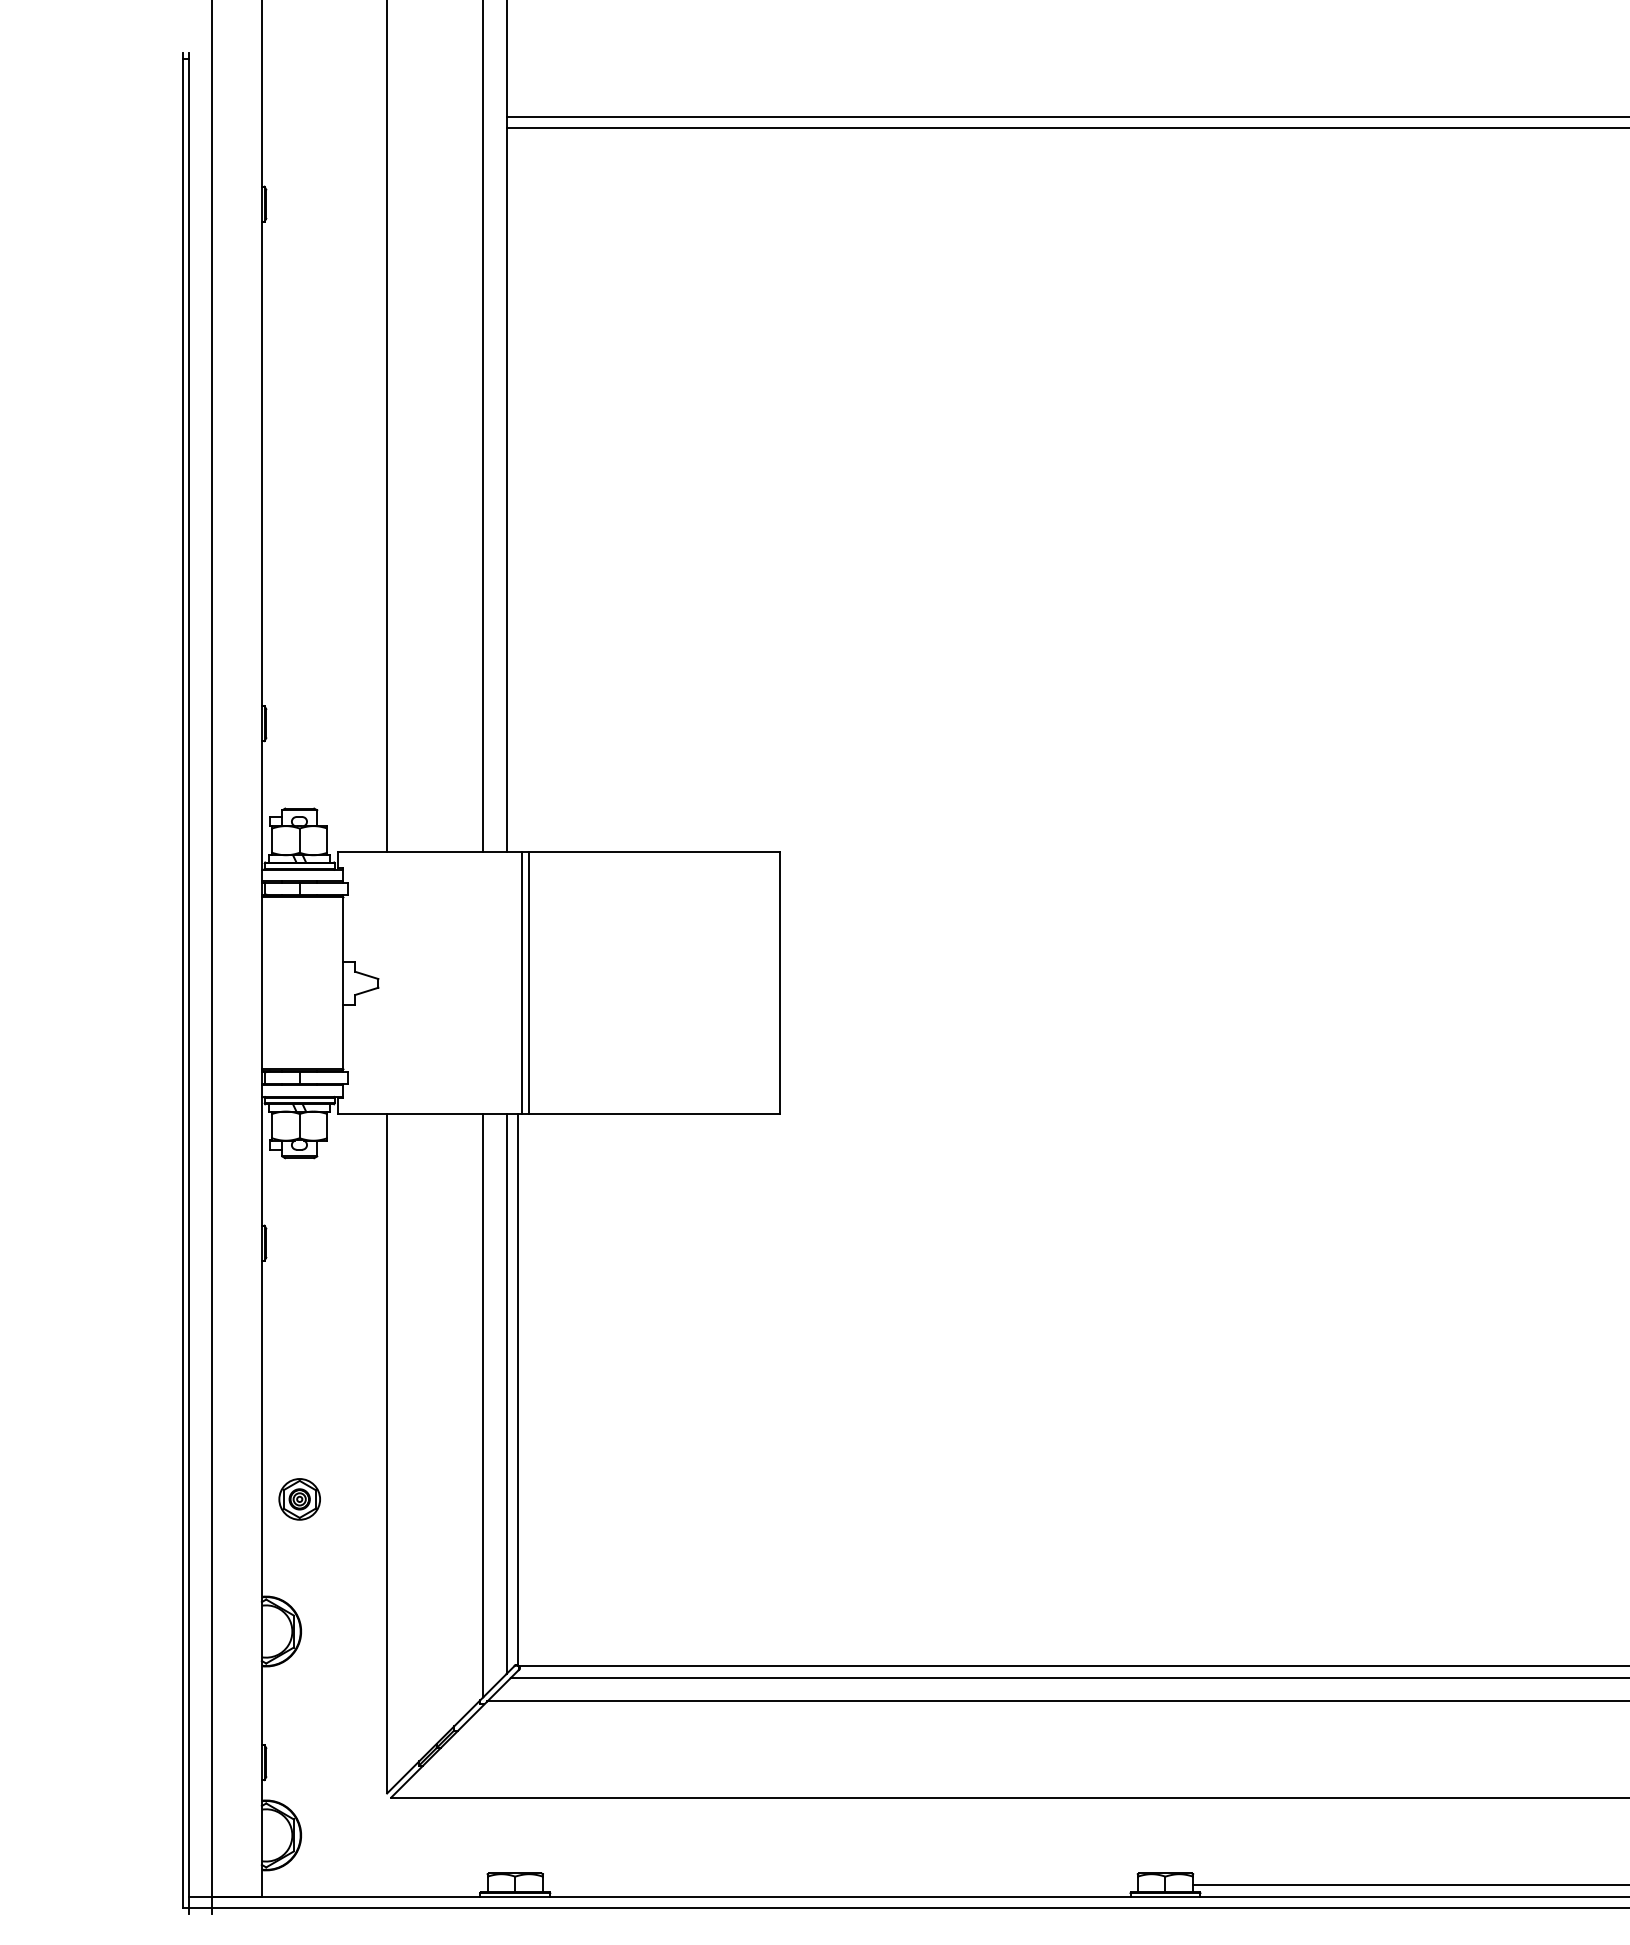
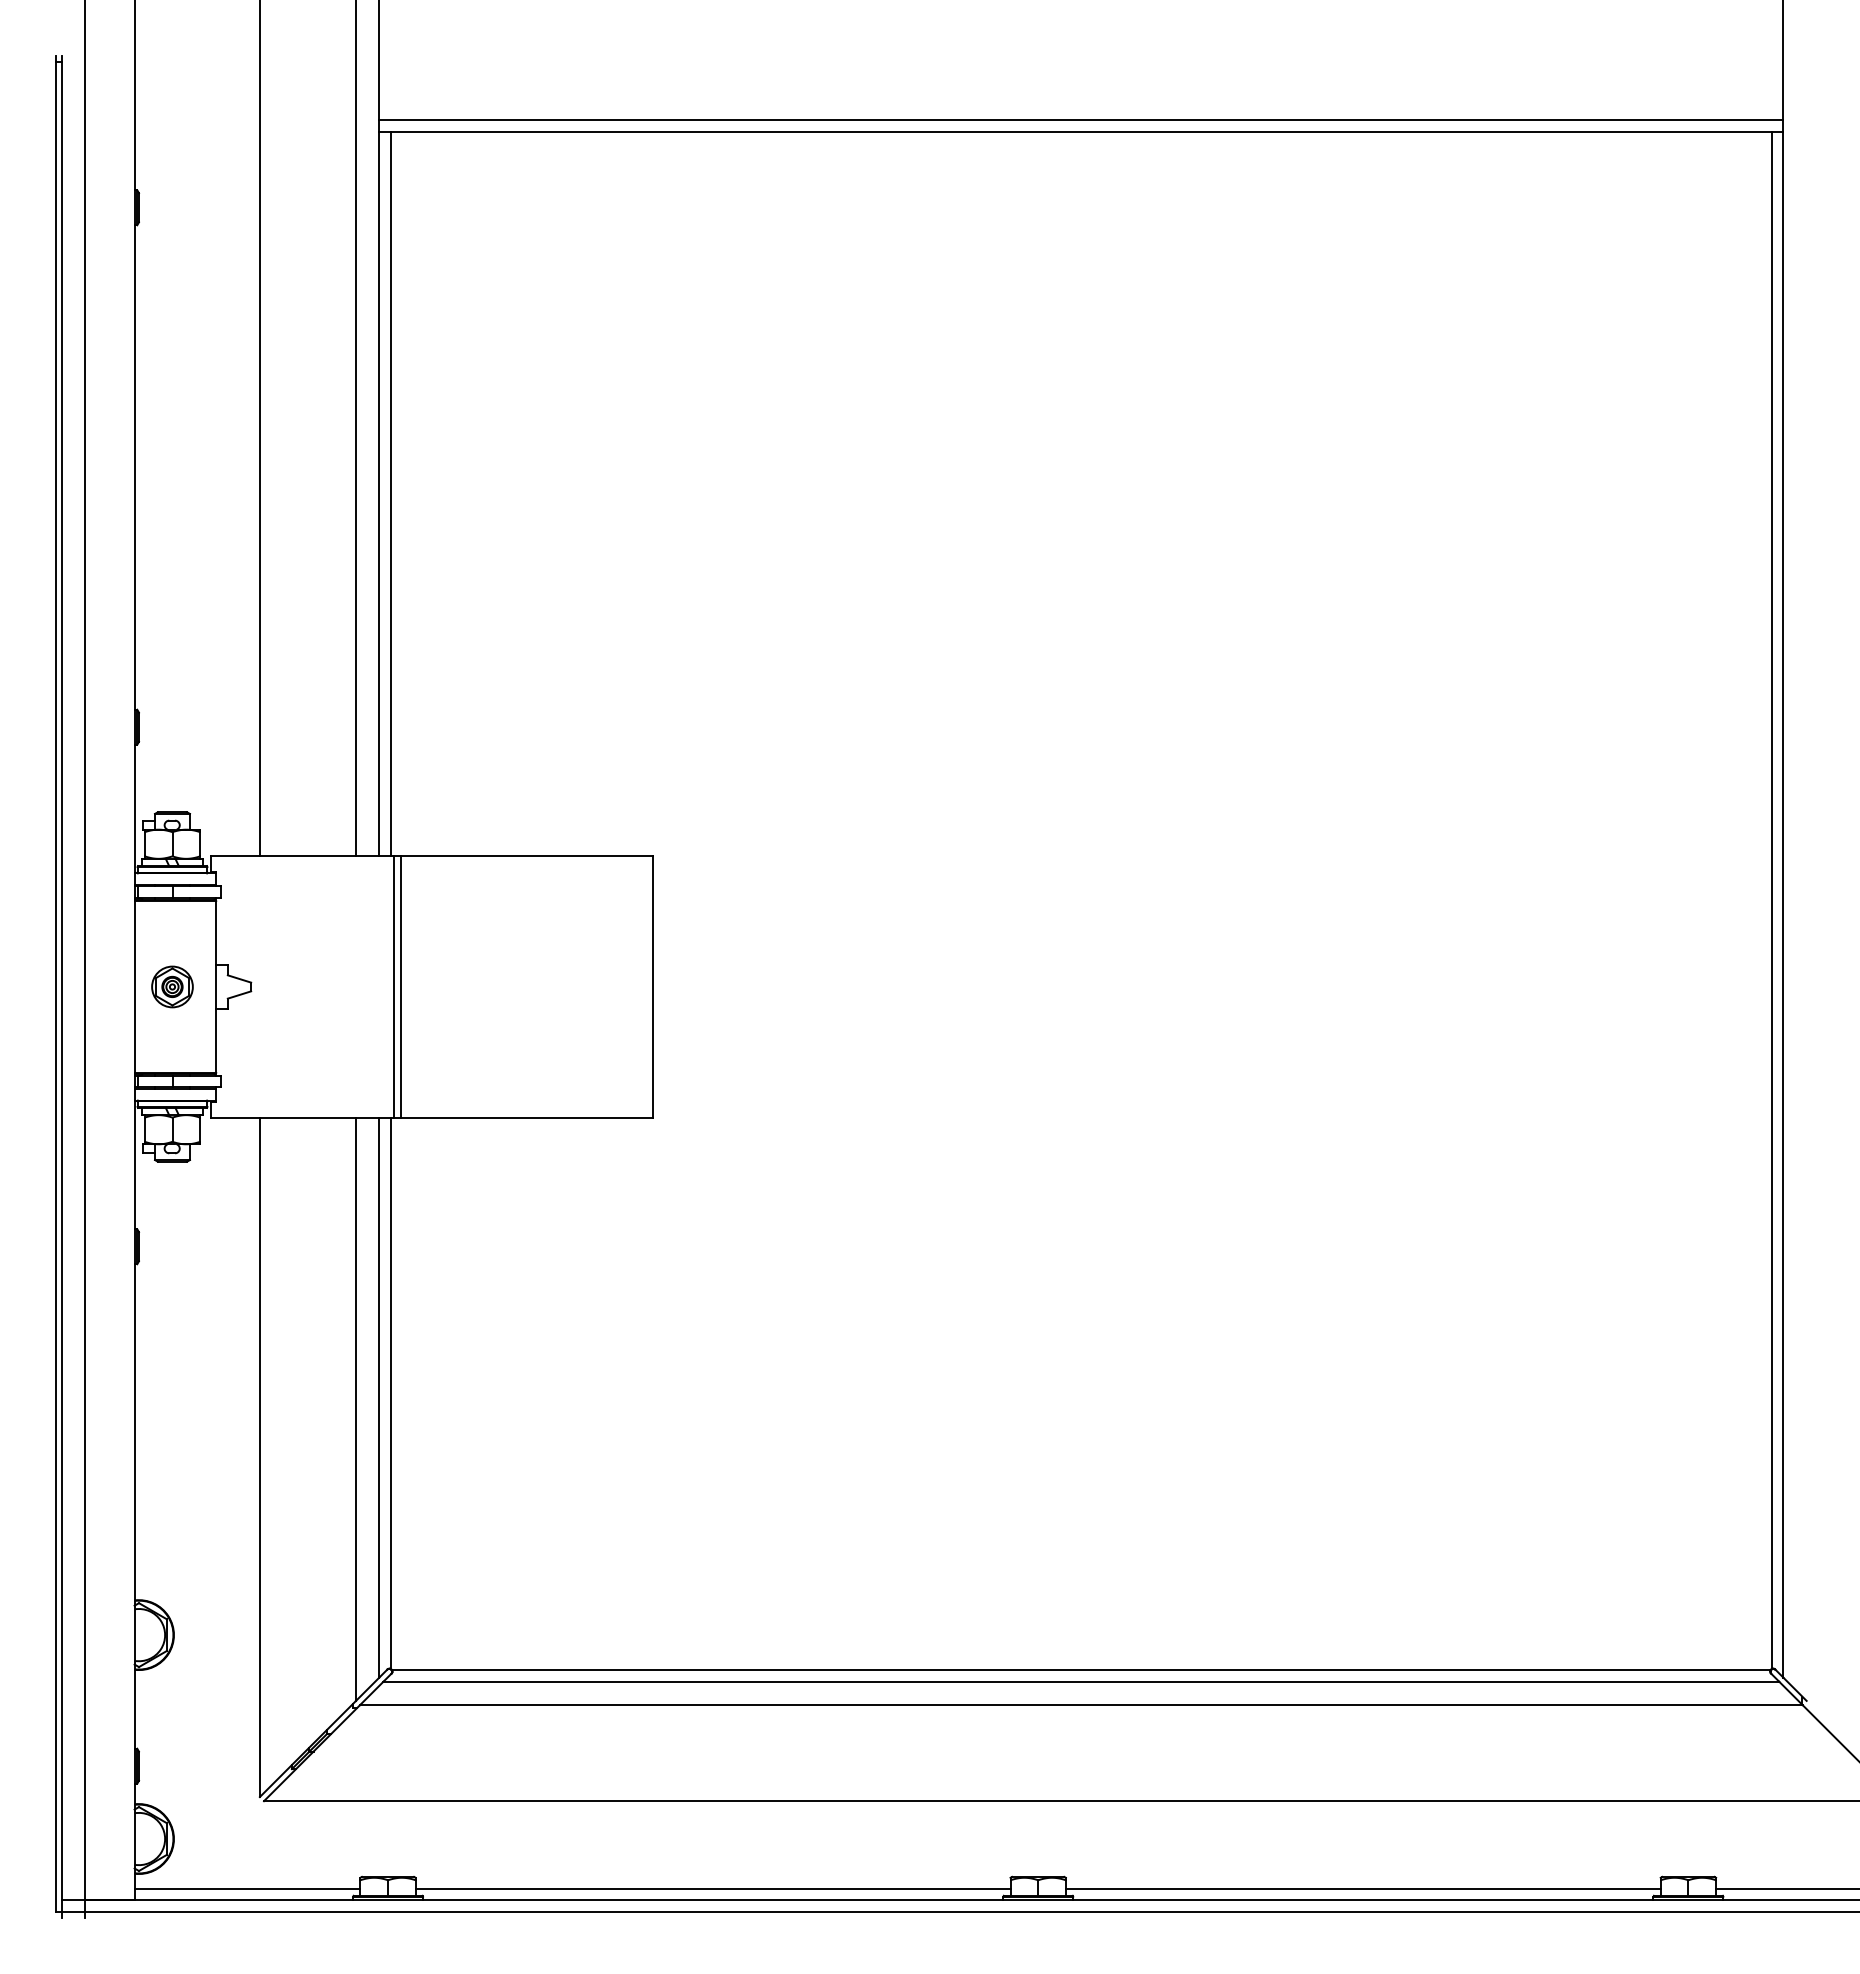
line: (517, 489) -> (390, 493), added
part: (299, 1498) -> (172, 986), moved
line: (374, 1884) -> (247, 1888), added
line: (839, 1884) -> (712, 1888), added

